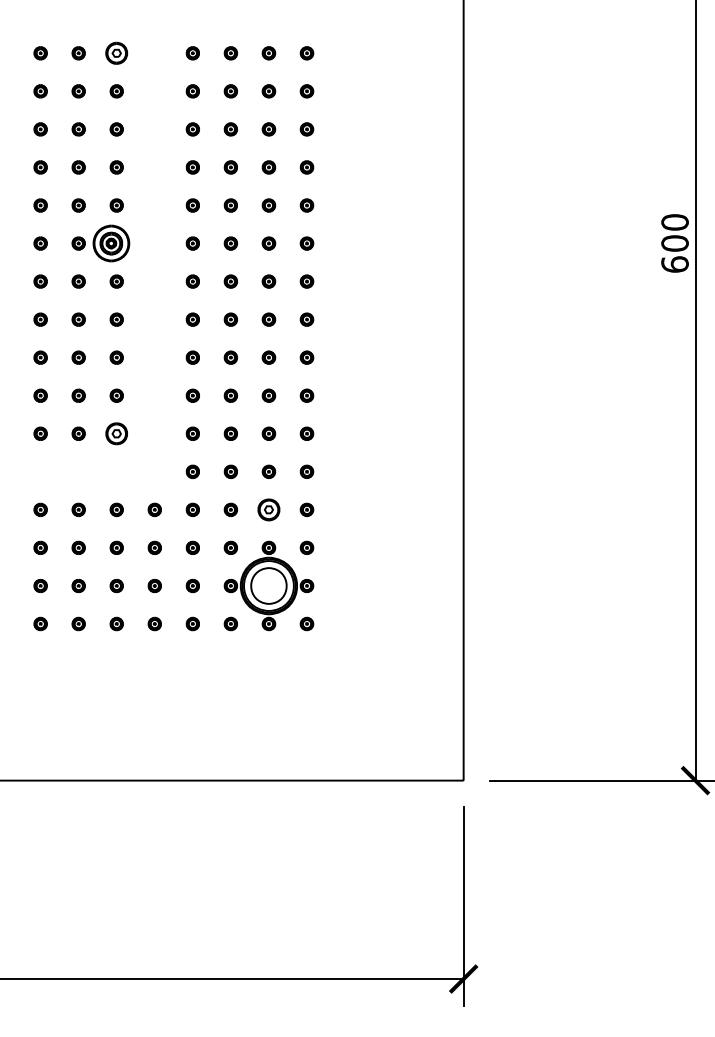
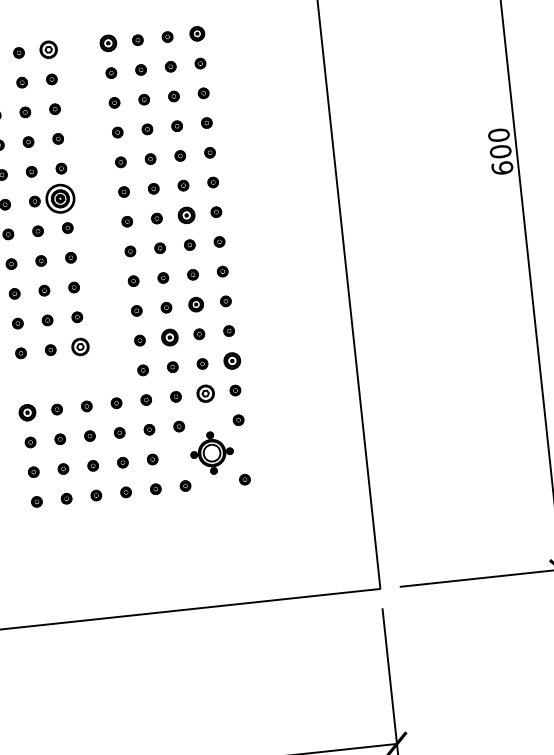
part: (192, 53) -> (107, 43), size x1.6
part: (306, 53) -> (196, 34), size x1.4
part: (268, 281) -> (186, 215), size x1.6
part: (268, 395) -> (195, 304), size x1.4
part: (230, 433) -> (169, 337), size x1.6
part: (306, 471) -> (231, 360), size x1.6
part: (40, 509) -> (27, 412), size x1.6
part: (268, 585) -> (211, 452), size x0.6

